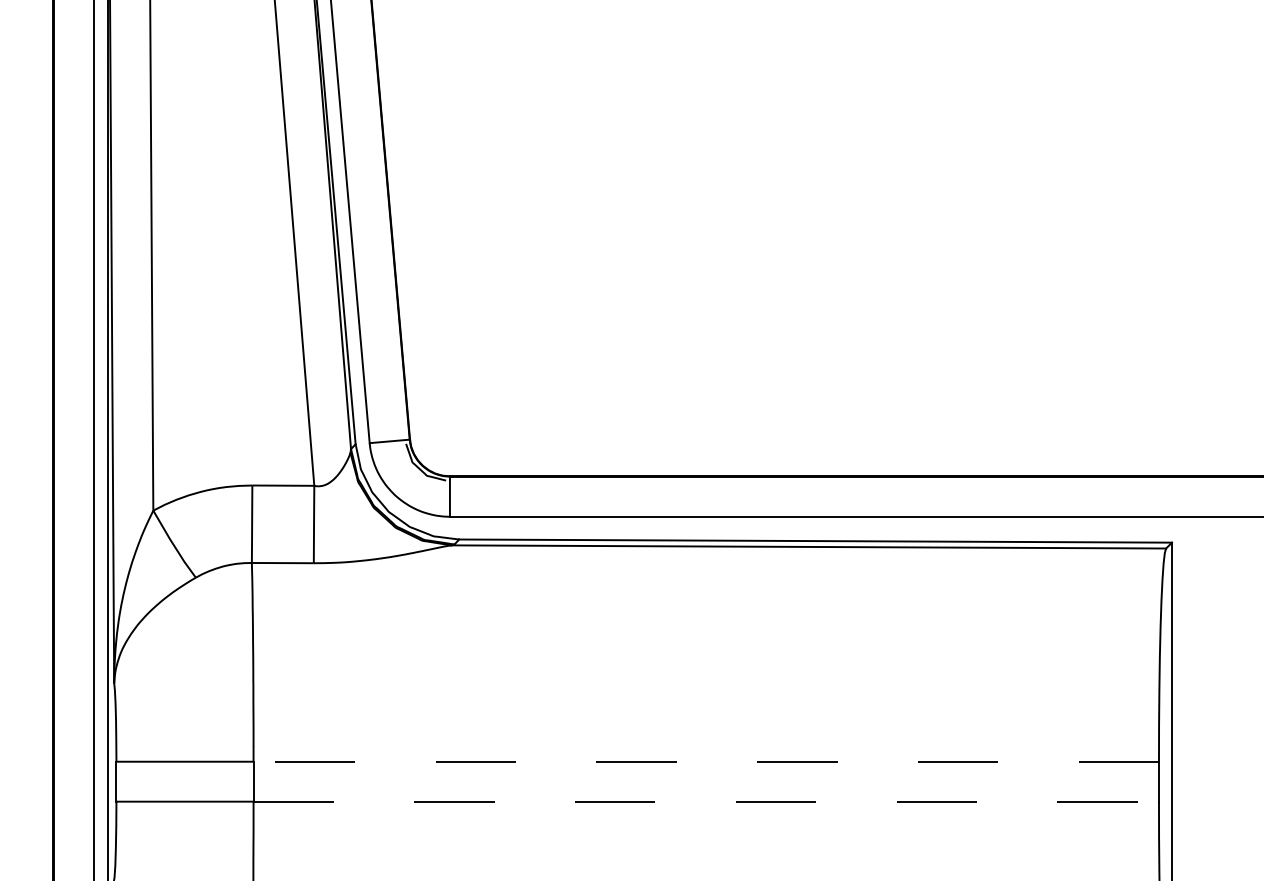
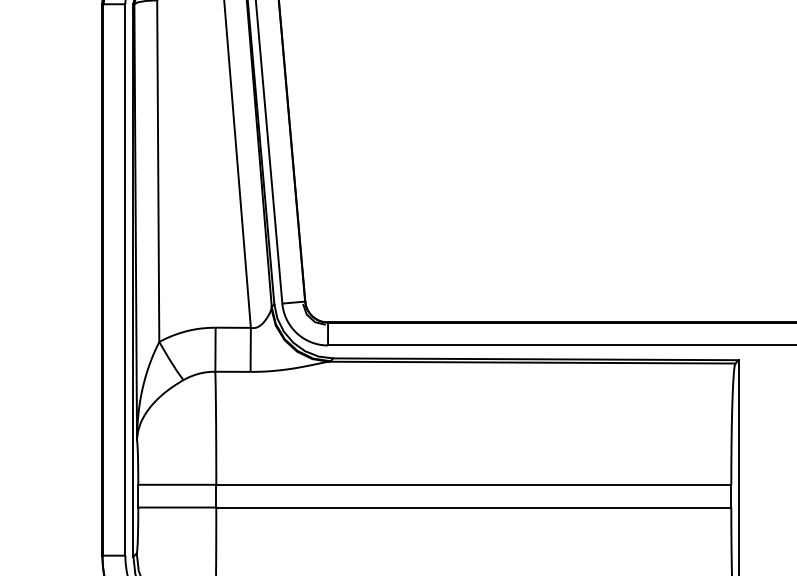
line: (705, 761) -> (473, 484), dashed -> solid
line: (707, 801) -> (474, 507), dashed -> solid

